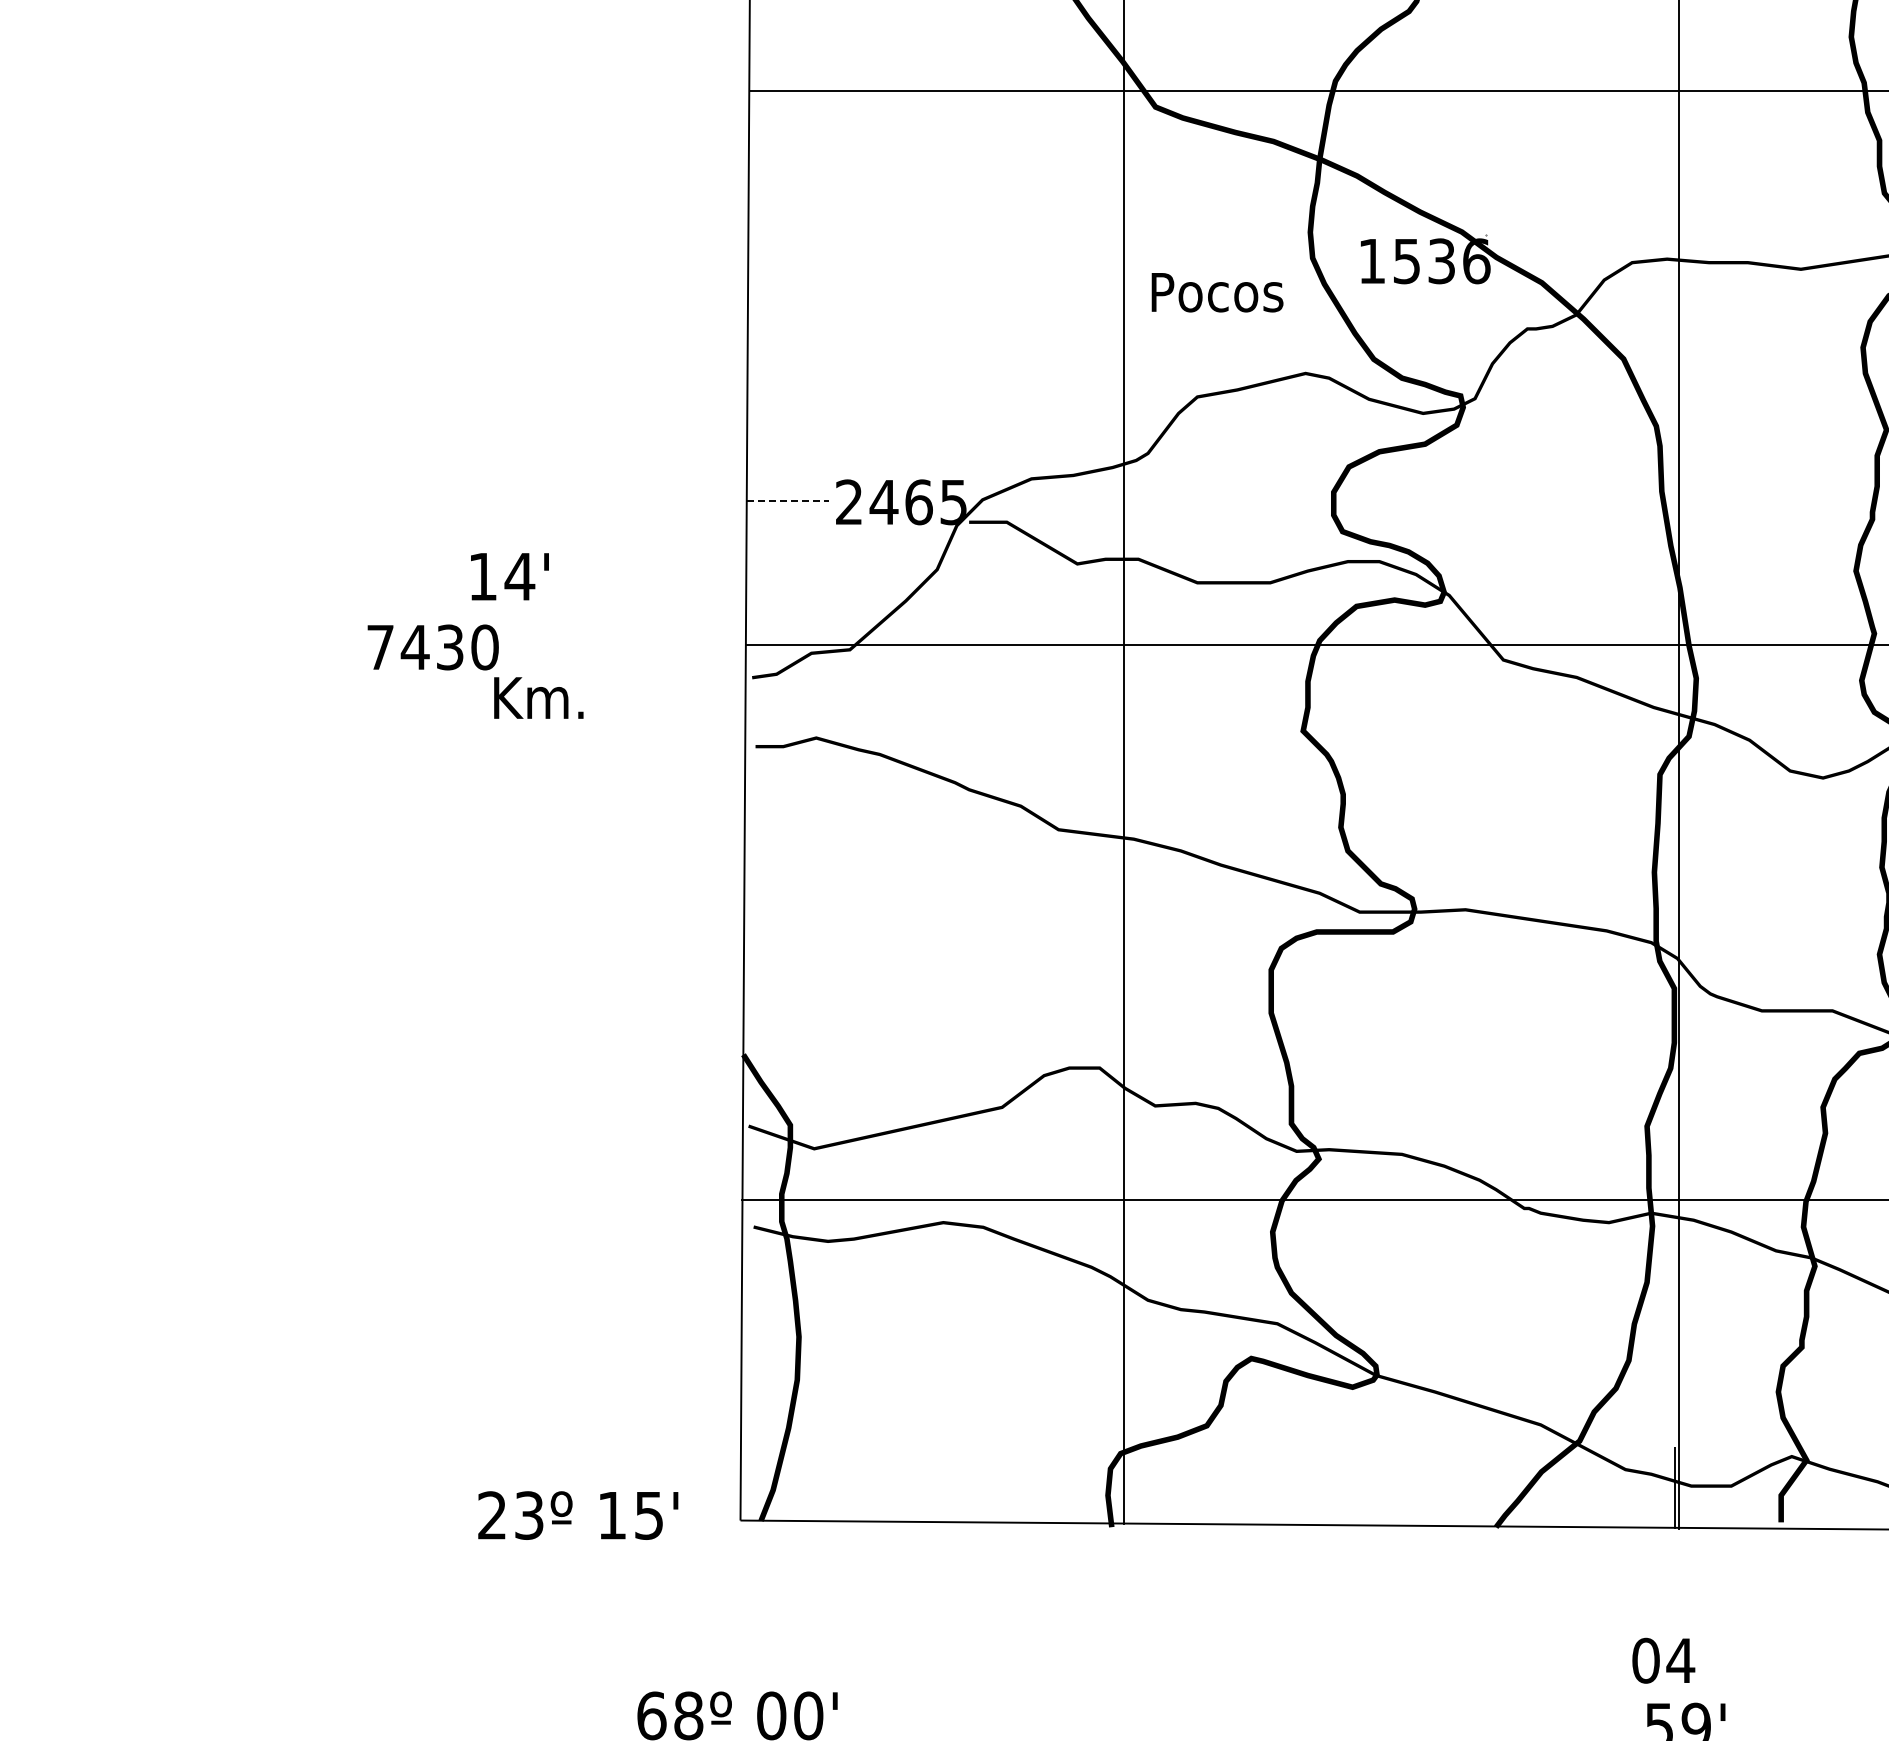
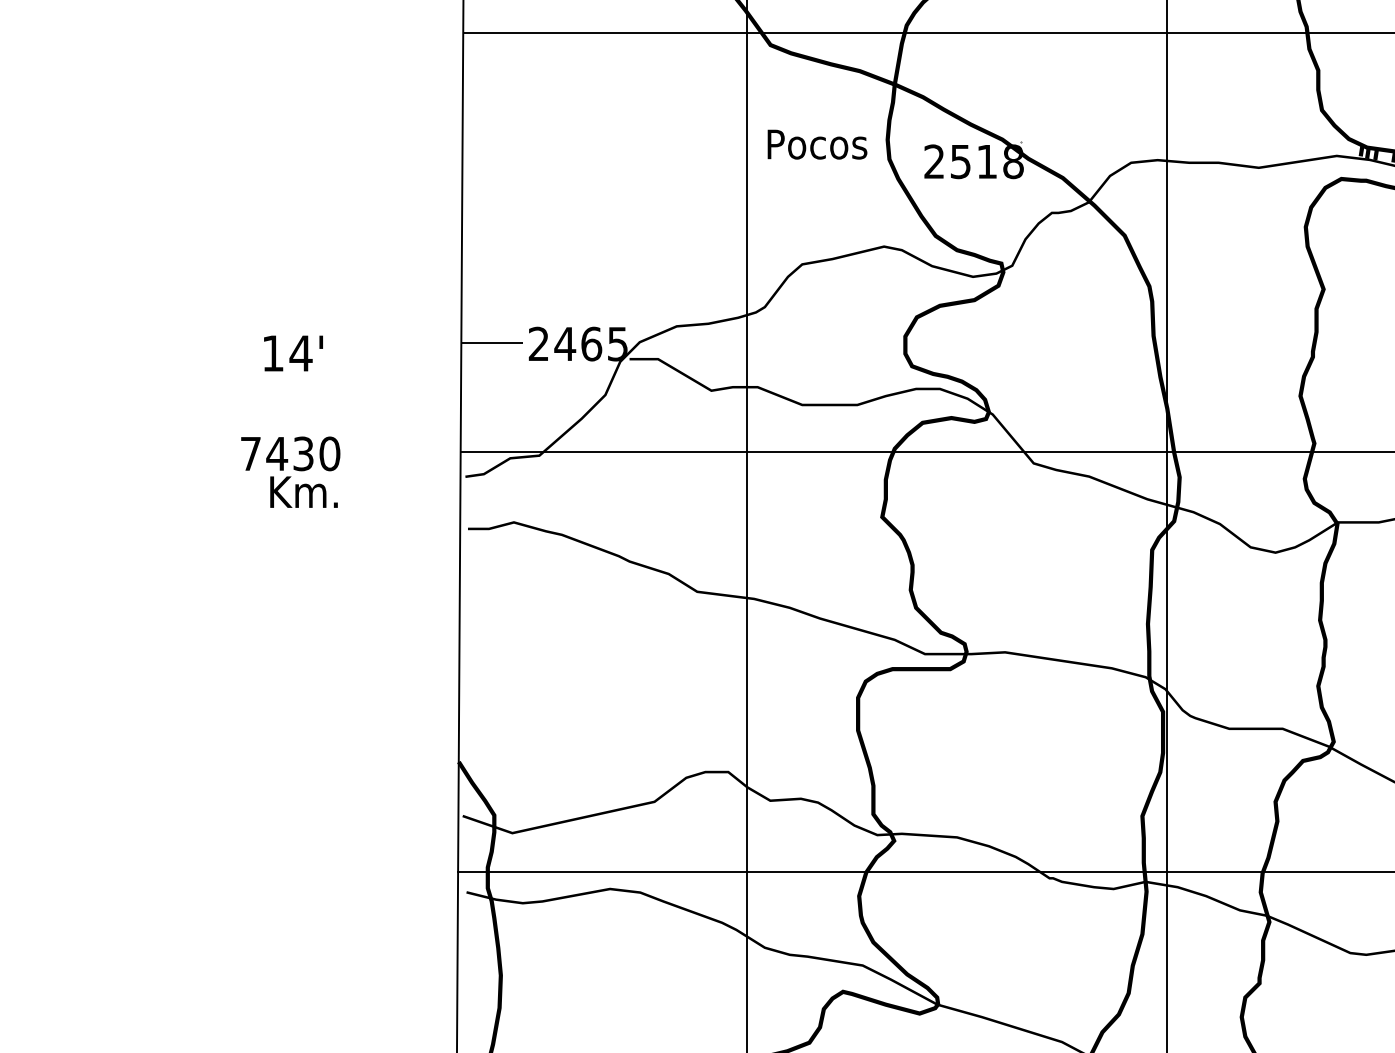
text: (1424, 261) -> (974, 161), 1536 -> 2518
text: (1217, 292) -> (817, 144), moved
line: (787, 501) -> (492, 343), dashed -> solid
text: (509, 576) -> (293, 353), moved
text: (432, 647) -> (290, 453), moved

